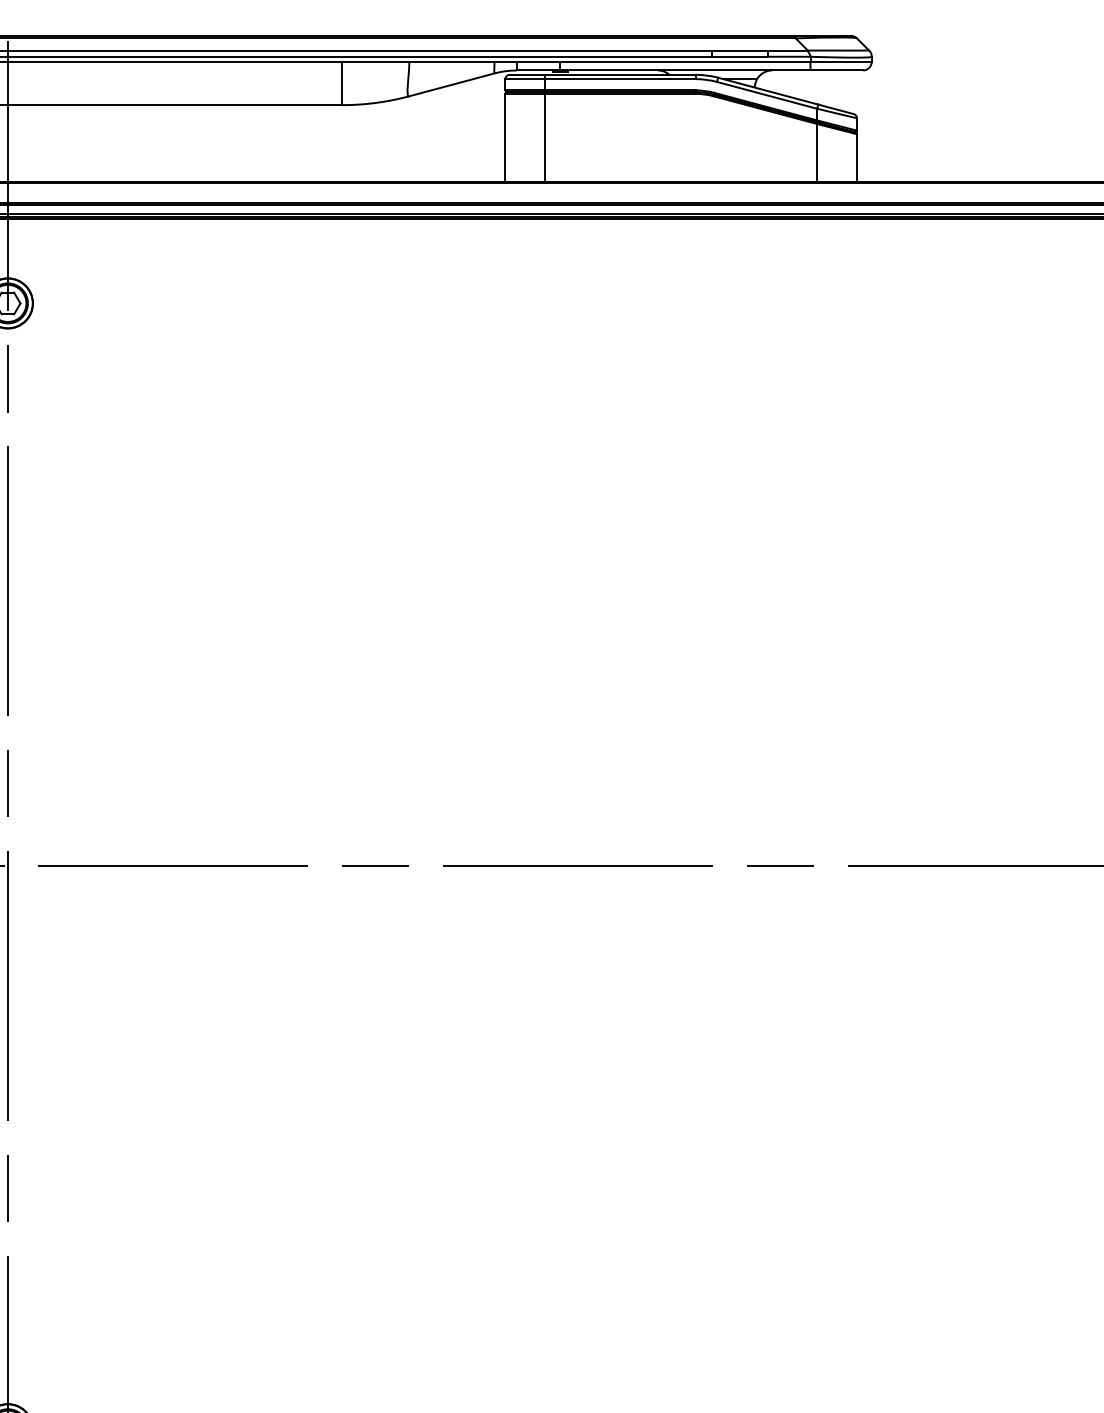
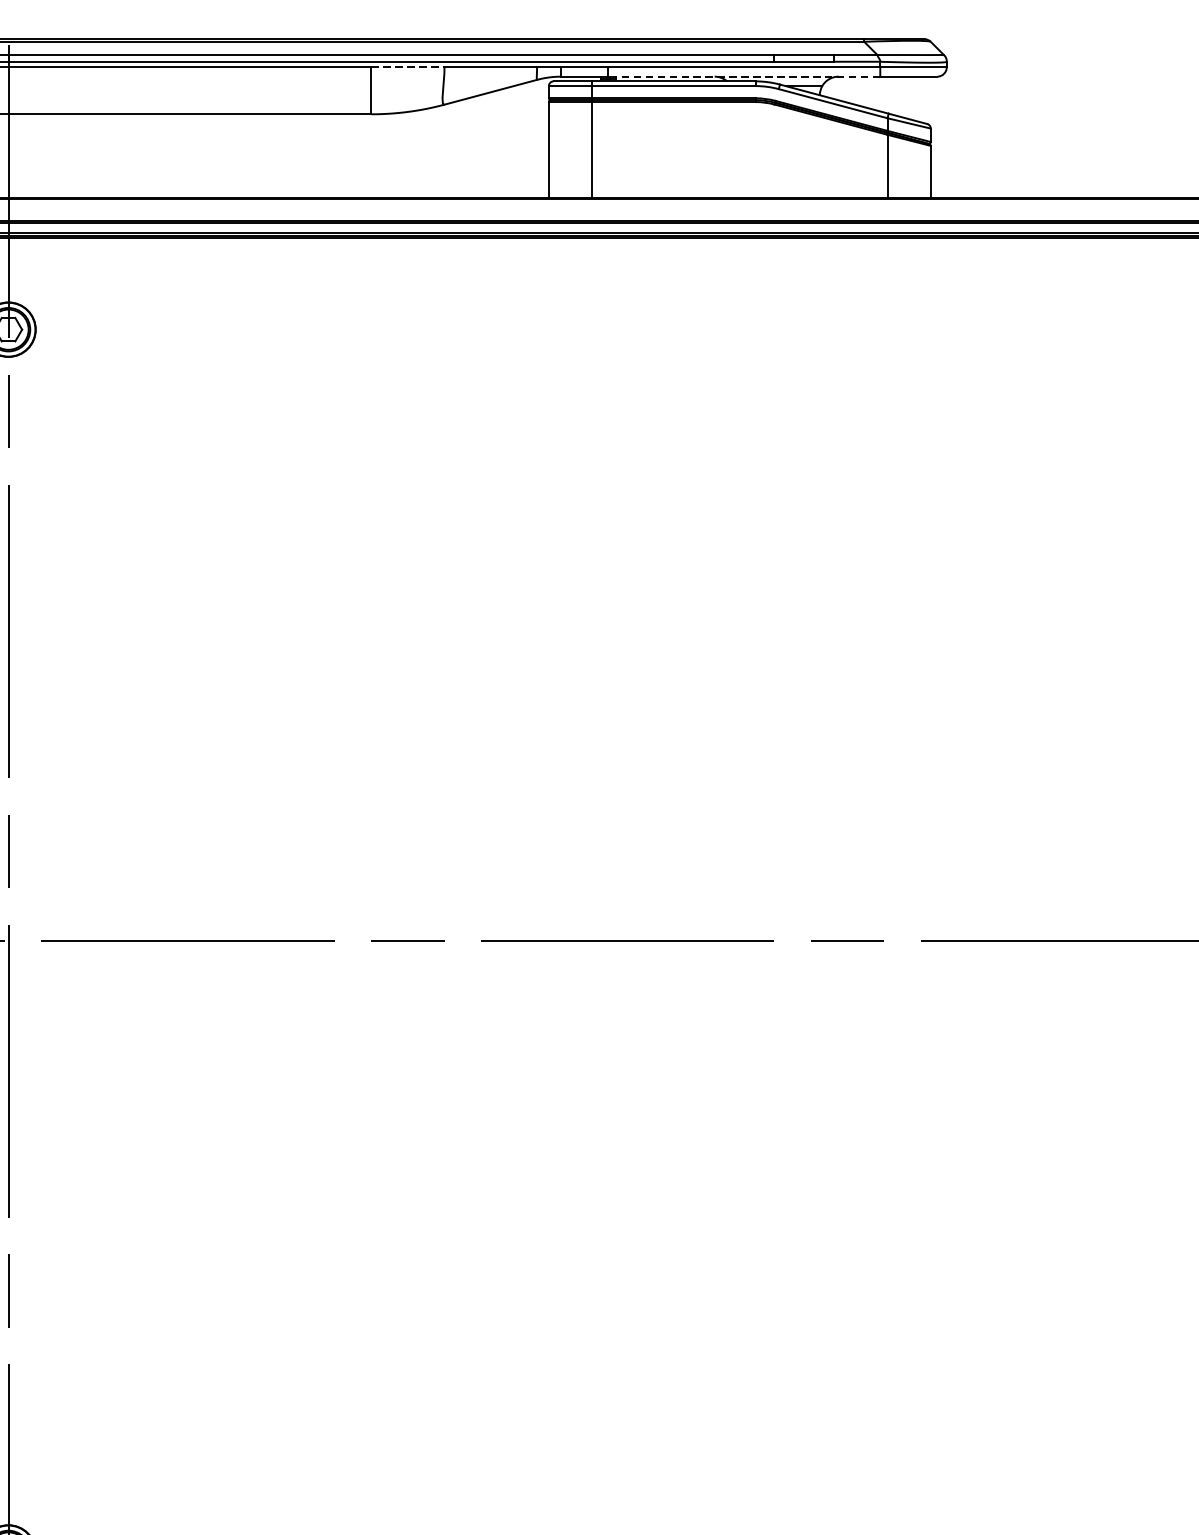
line: (375, 61) -> (407, 66), solid -> dashed
line: (684, 70) -> (743, 76), solid -> dashed

